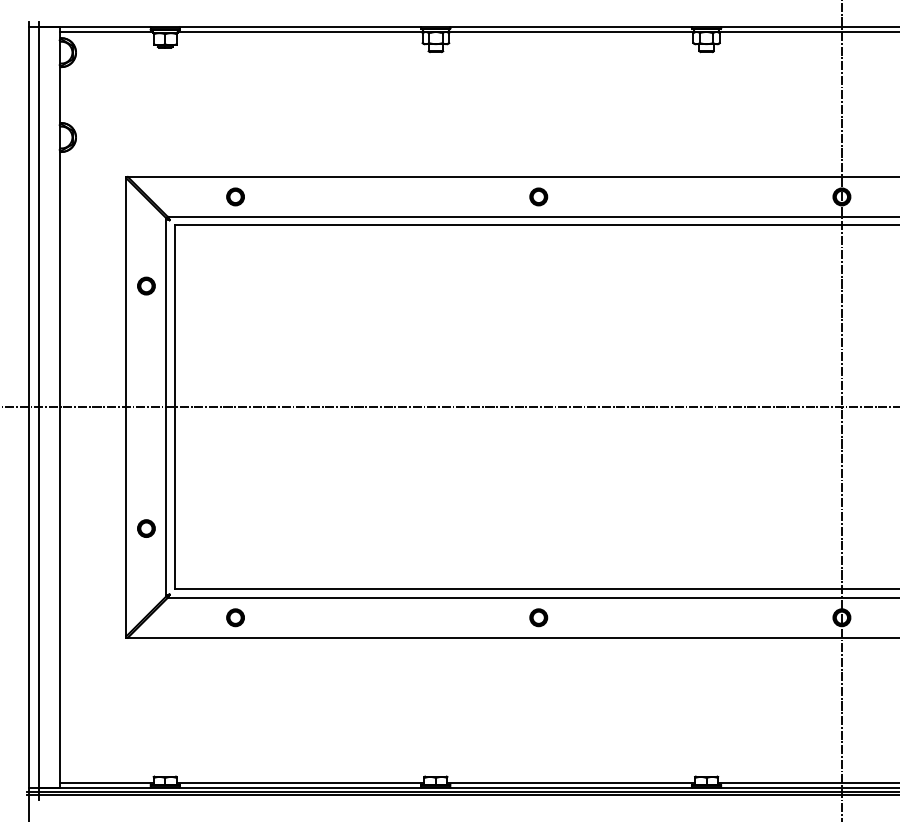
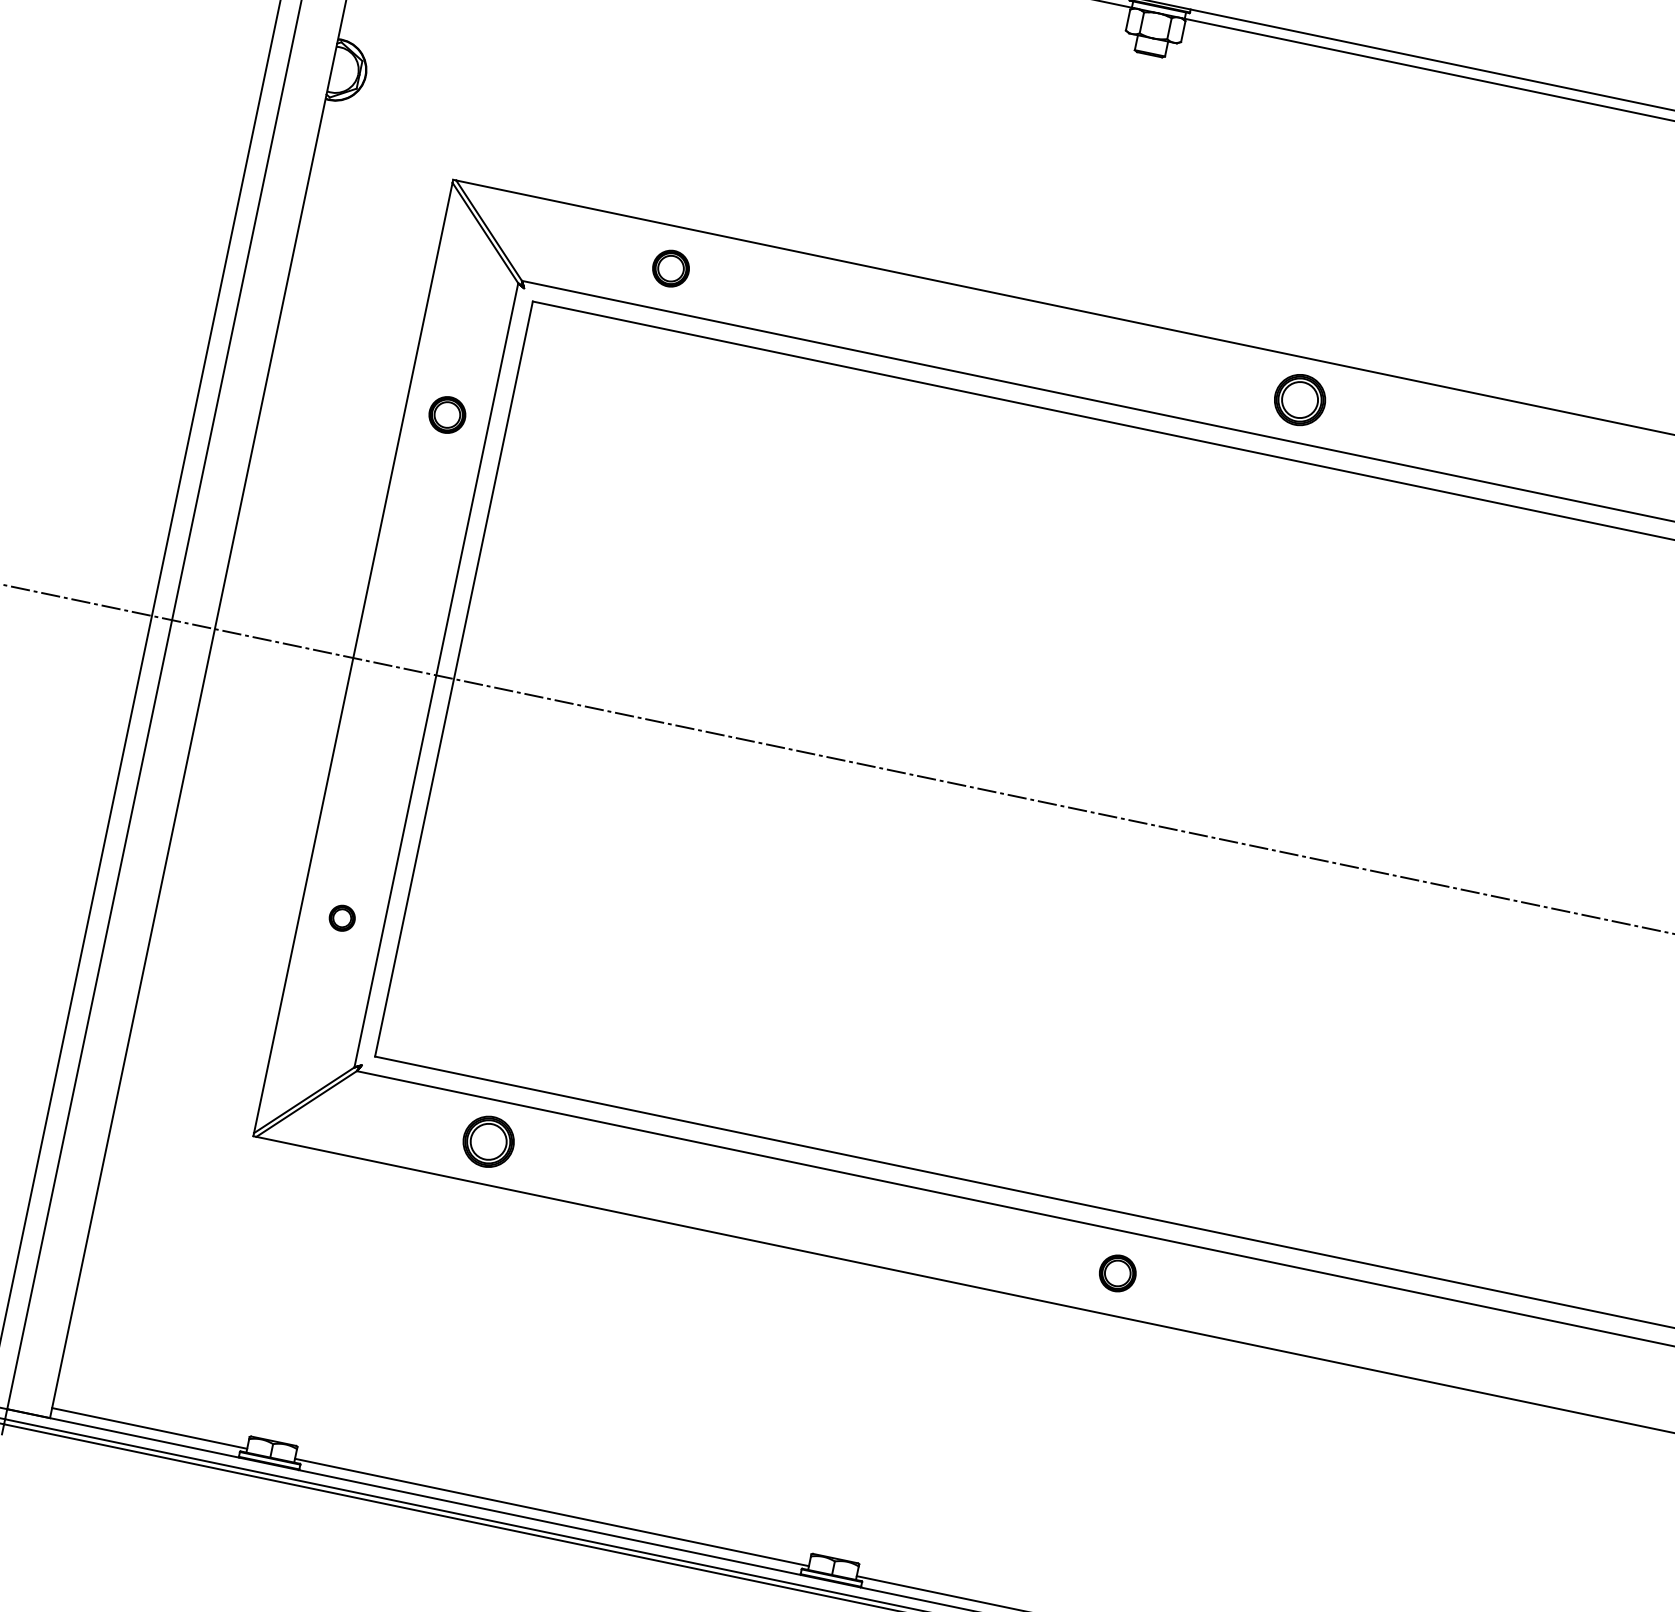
part: (538, 196) -> (1299, 399), size x1.4
circle: (146, 528) -> (342, 918), size x0.7
part: (235, 617) -> (488, 1141), size x1.4

